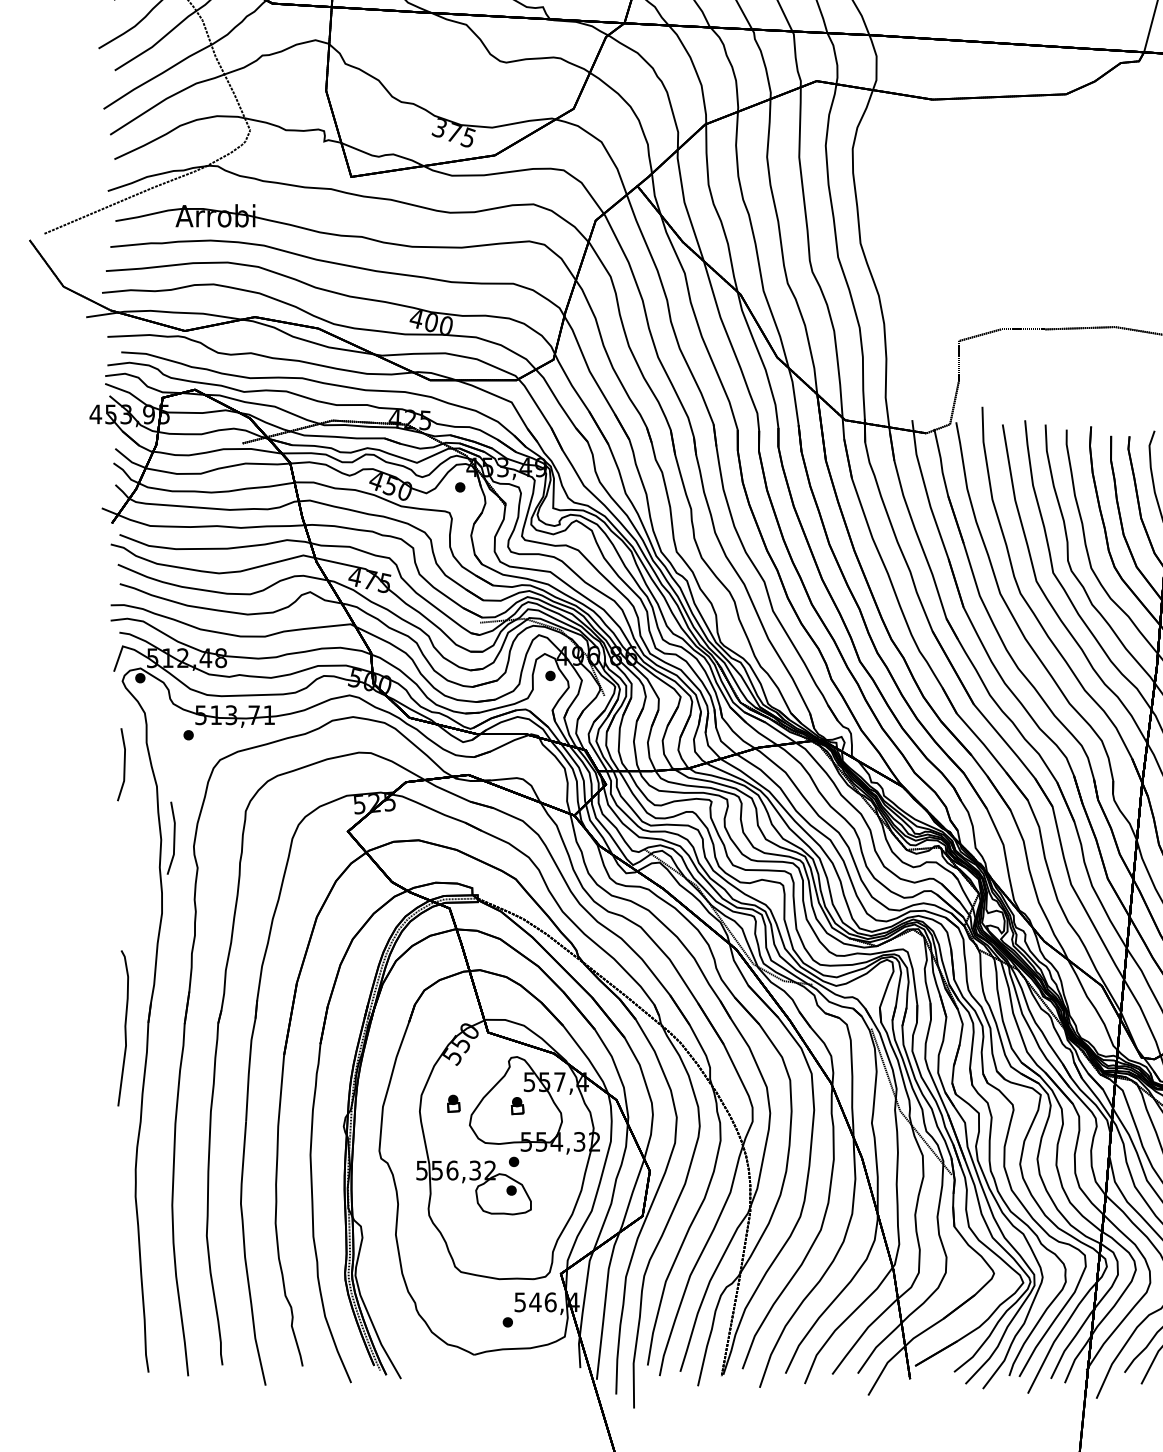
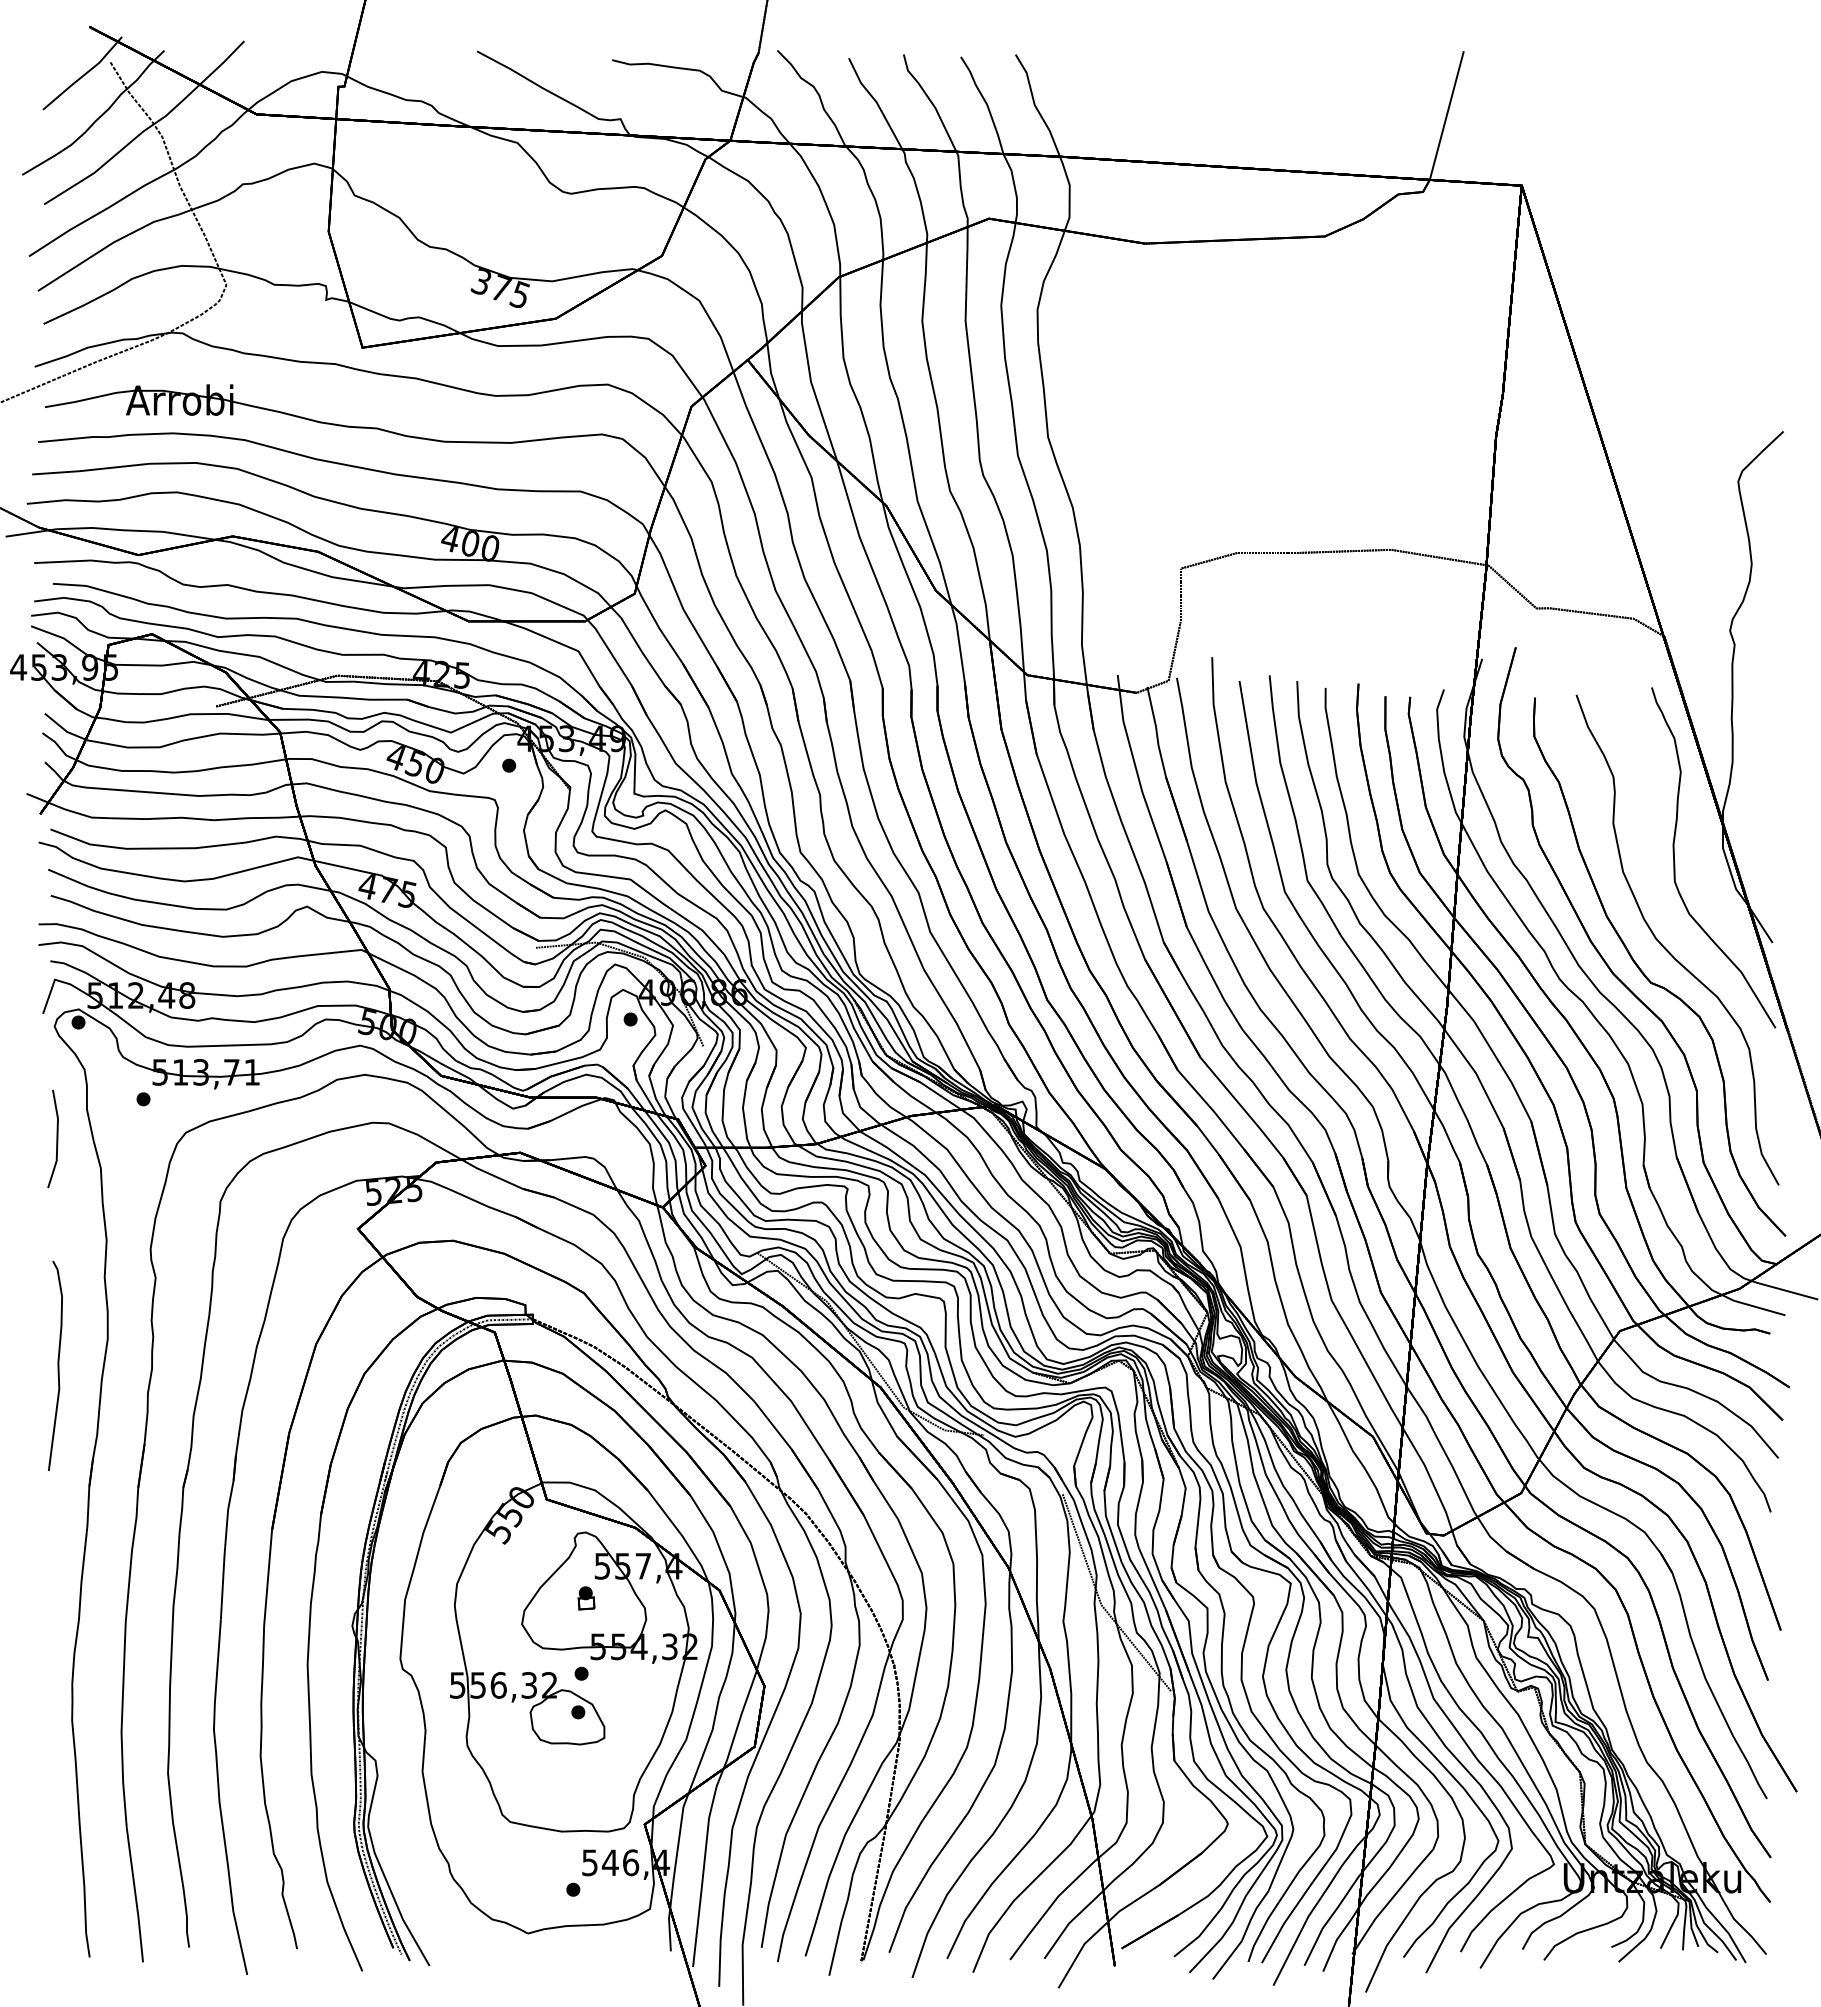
line: (173, 837) -> (123, 1237), removed
curve: (124, 1028) -> (57, 1365), moved
part: (453, 1103) -> (500, 1595), removed

